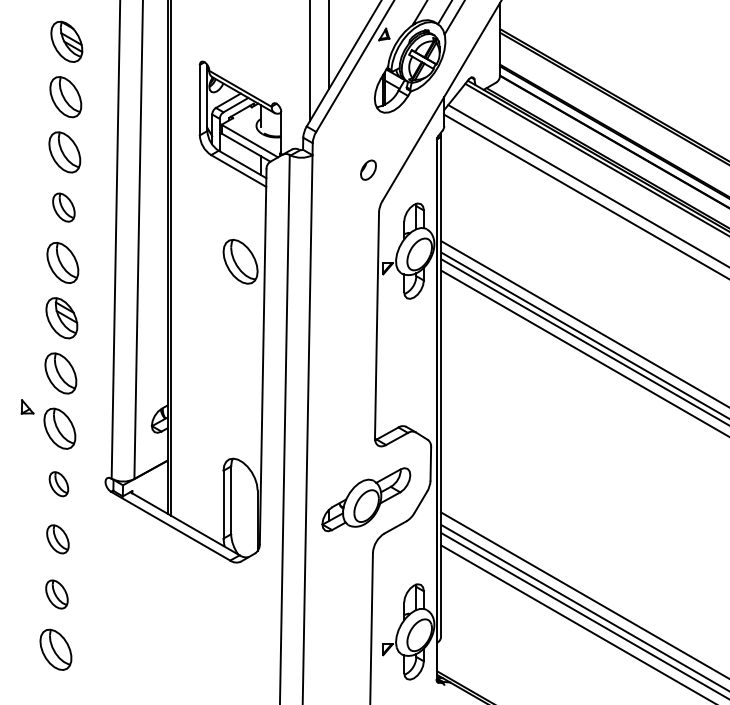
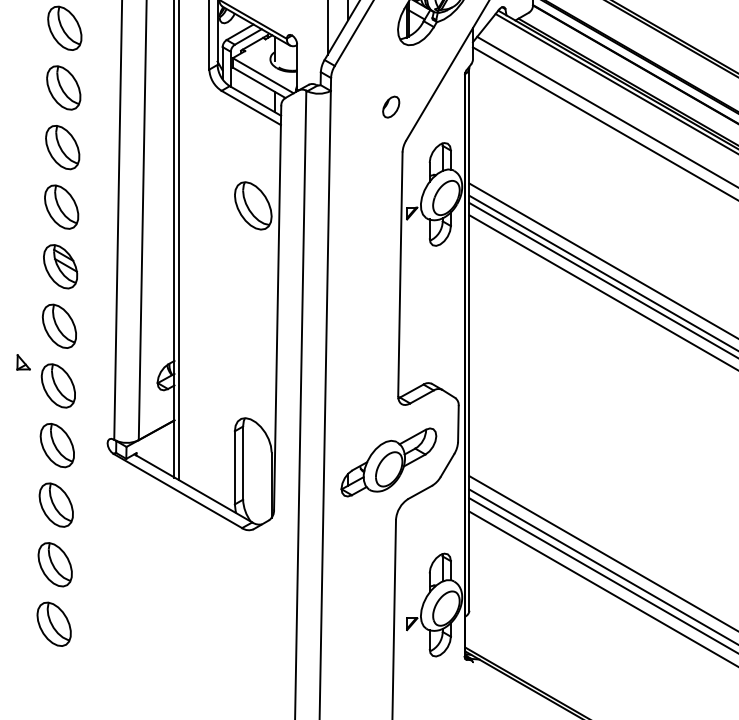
part: (63, 207) -> (62, 147), size x1.43
part: (58, 484) -> (56, 446), size x1.67
part: (57, 539) -> (55, 505), size x1.43
part: (56, 594) -> (54, 564), size x1.43

